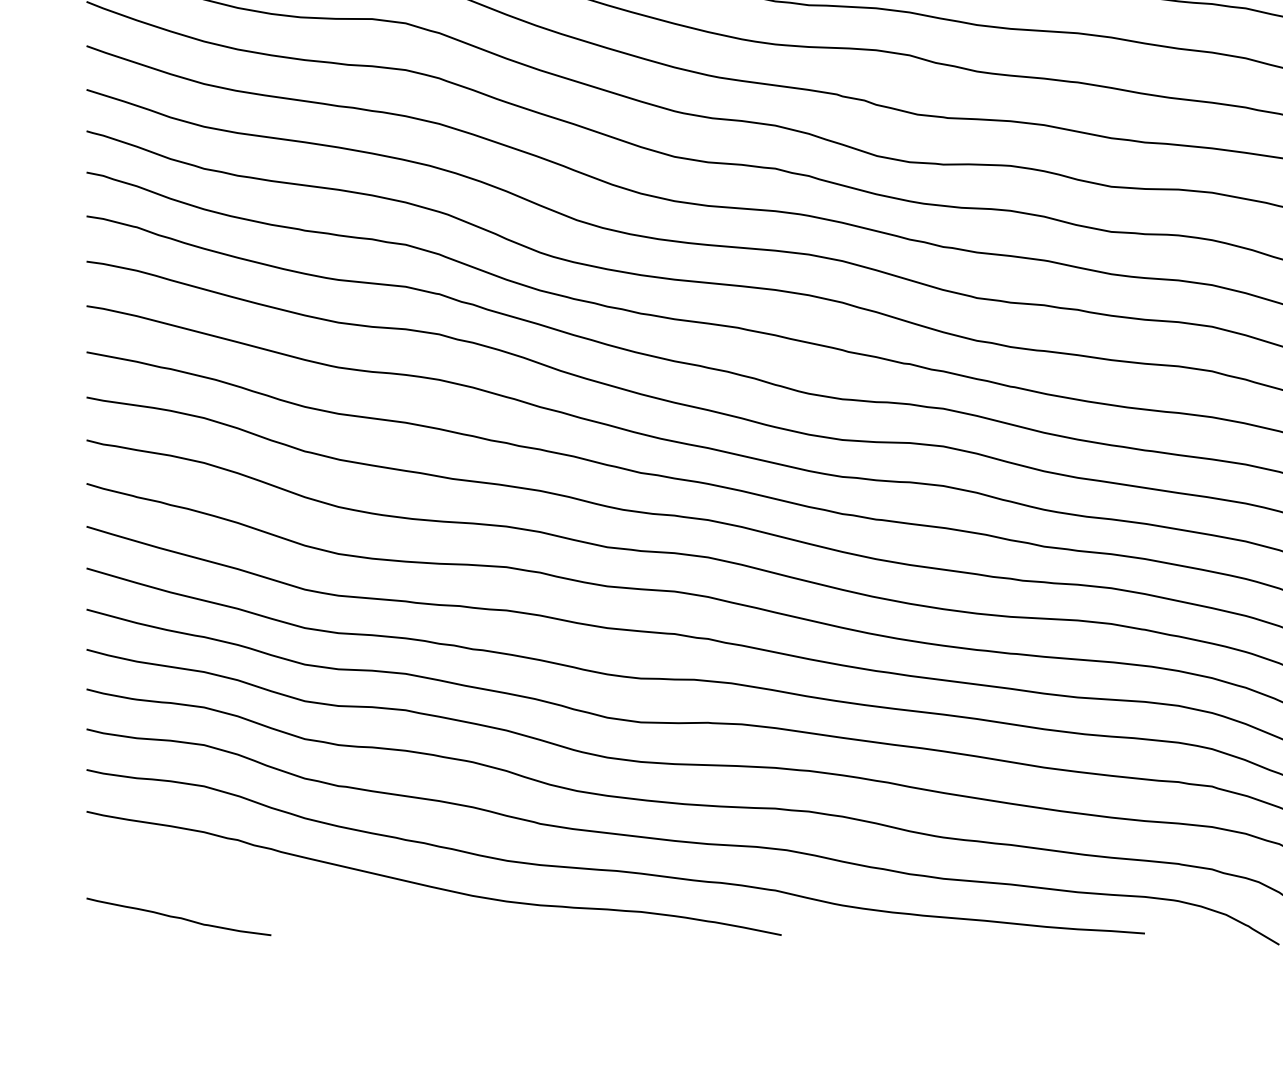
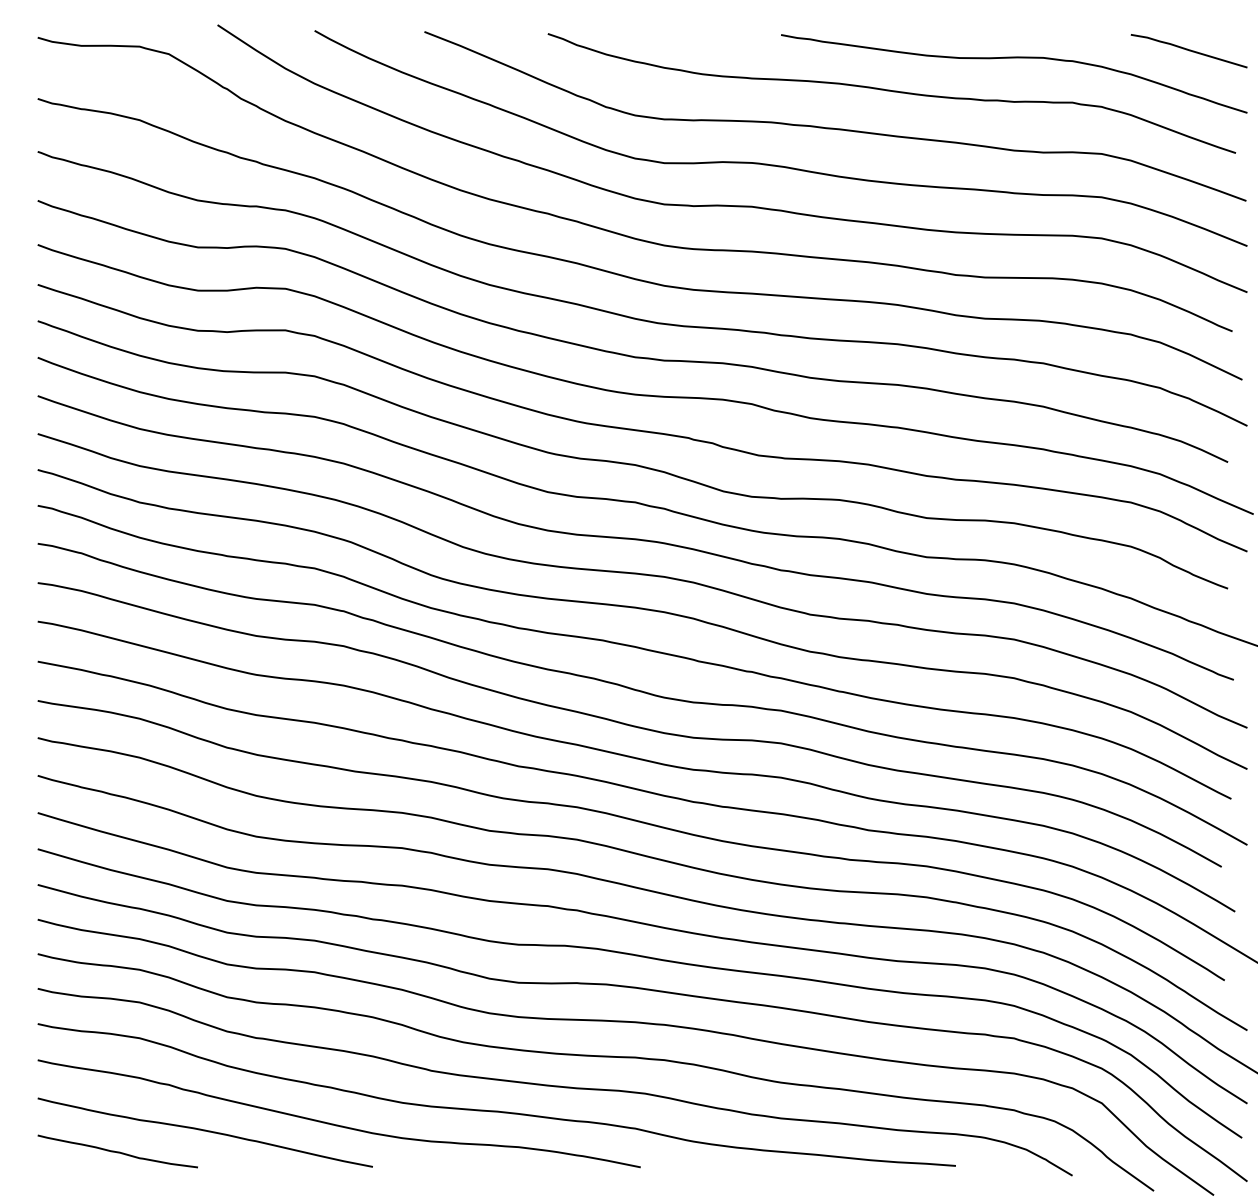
curve: (278, 893) -> (204, 1131), added

